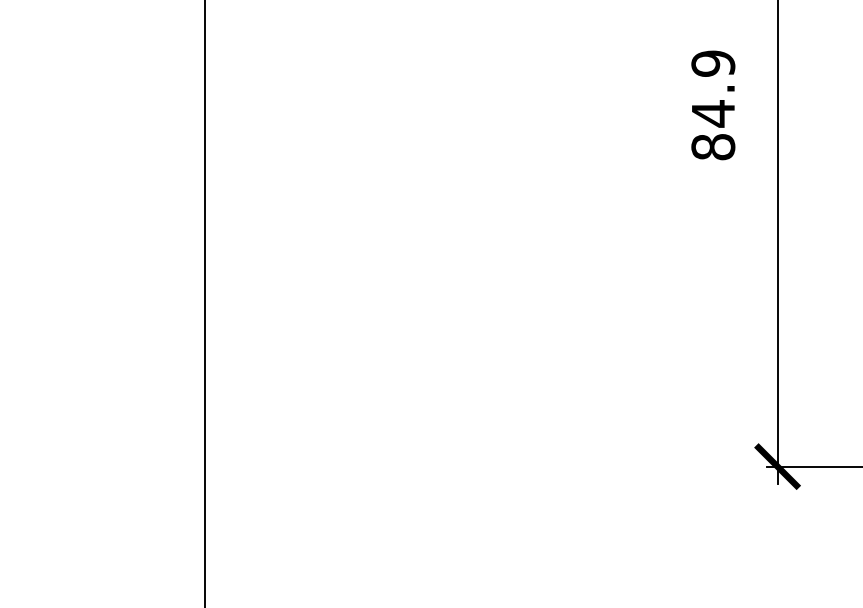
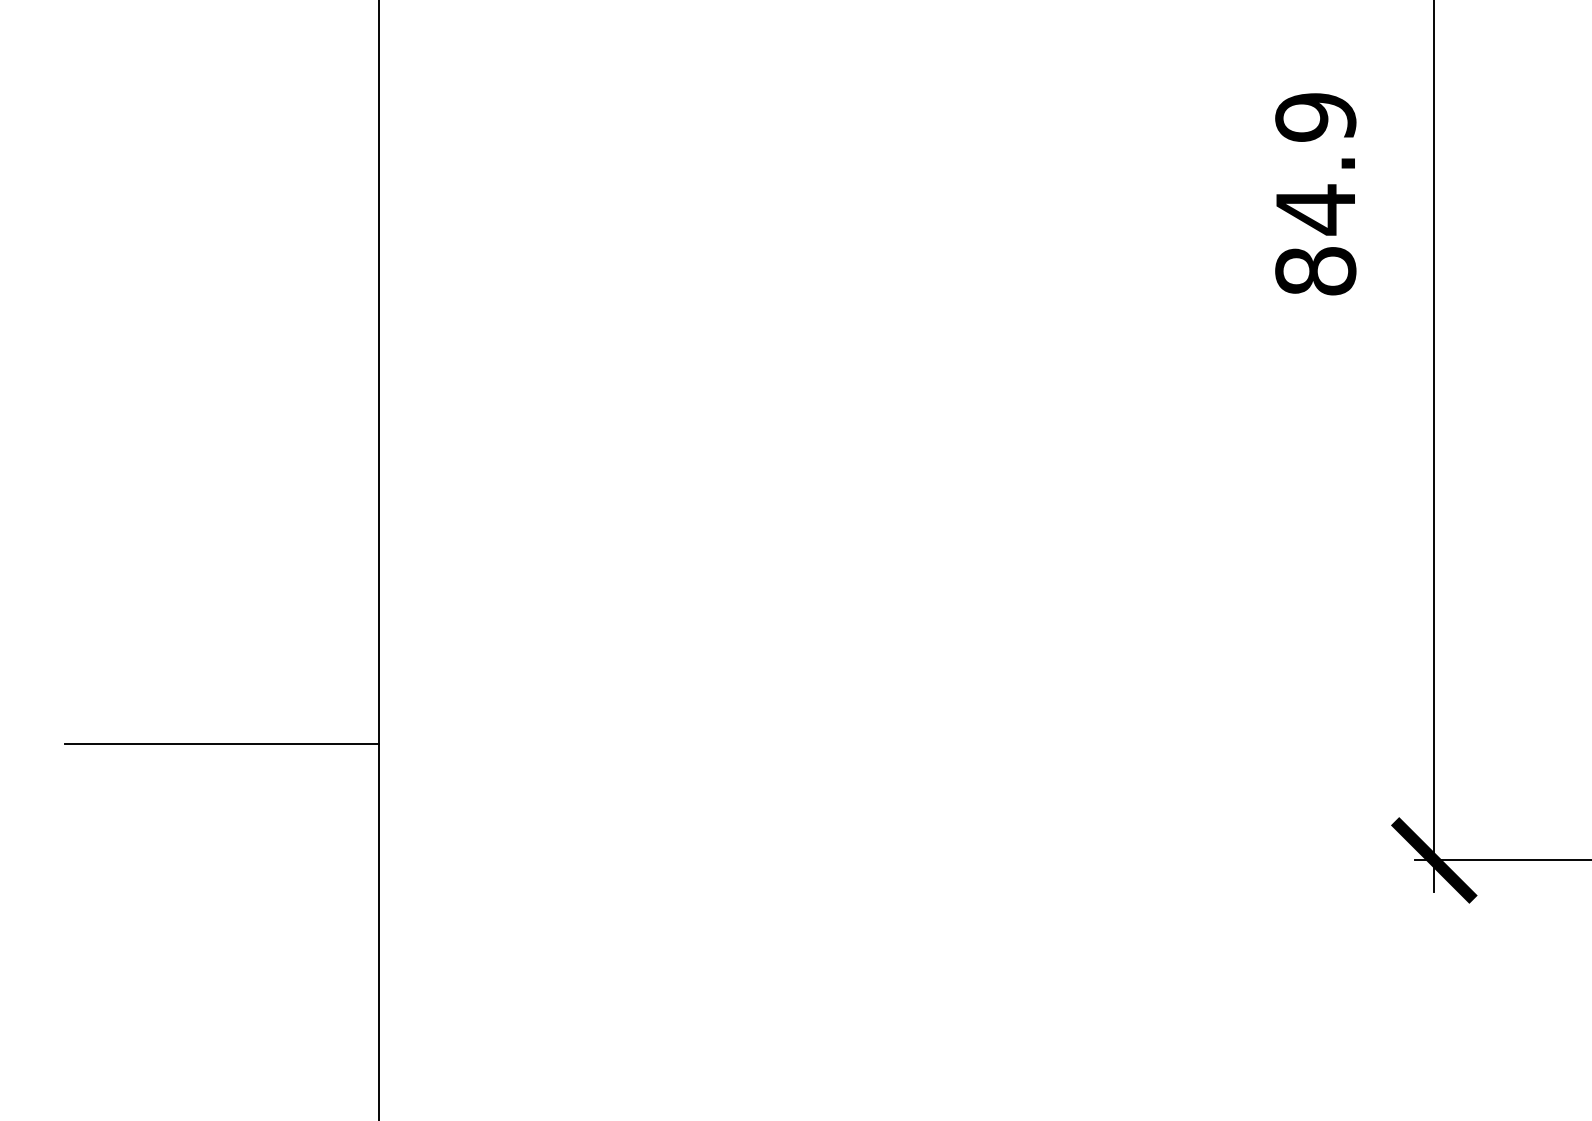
line: (120, 403) -> (222, 743), added

